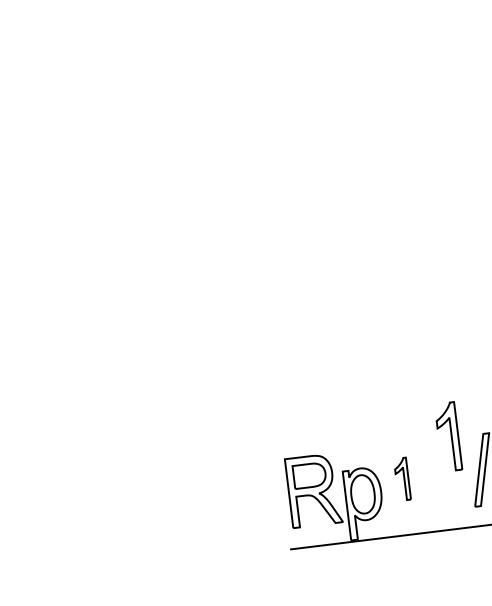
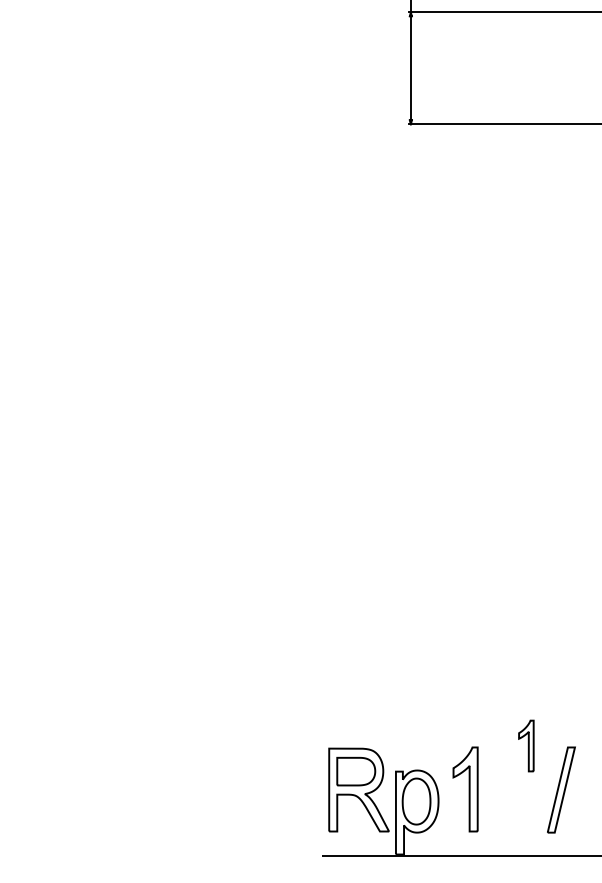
part: (448, 436) -> (526, 745), size x0.62
part: (402, 479) -> (465, 789), size x1.67

